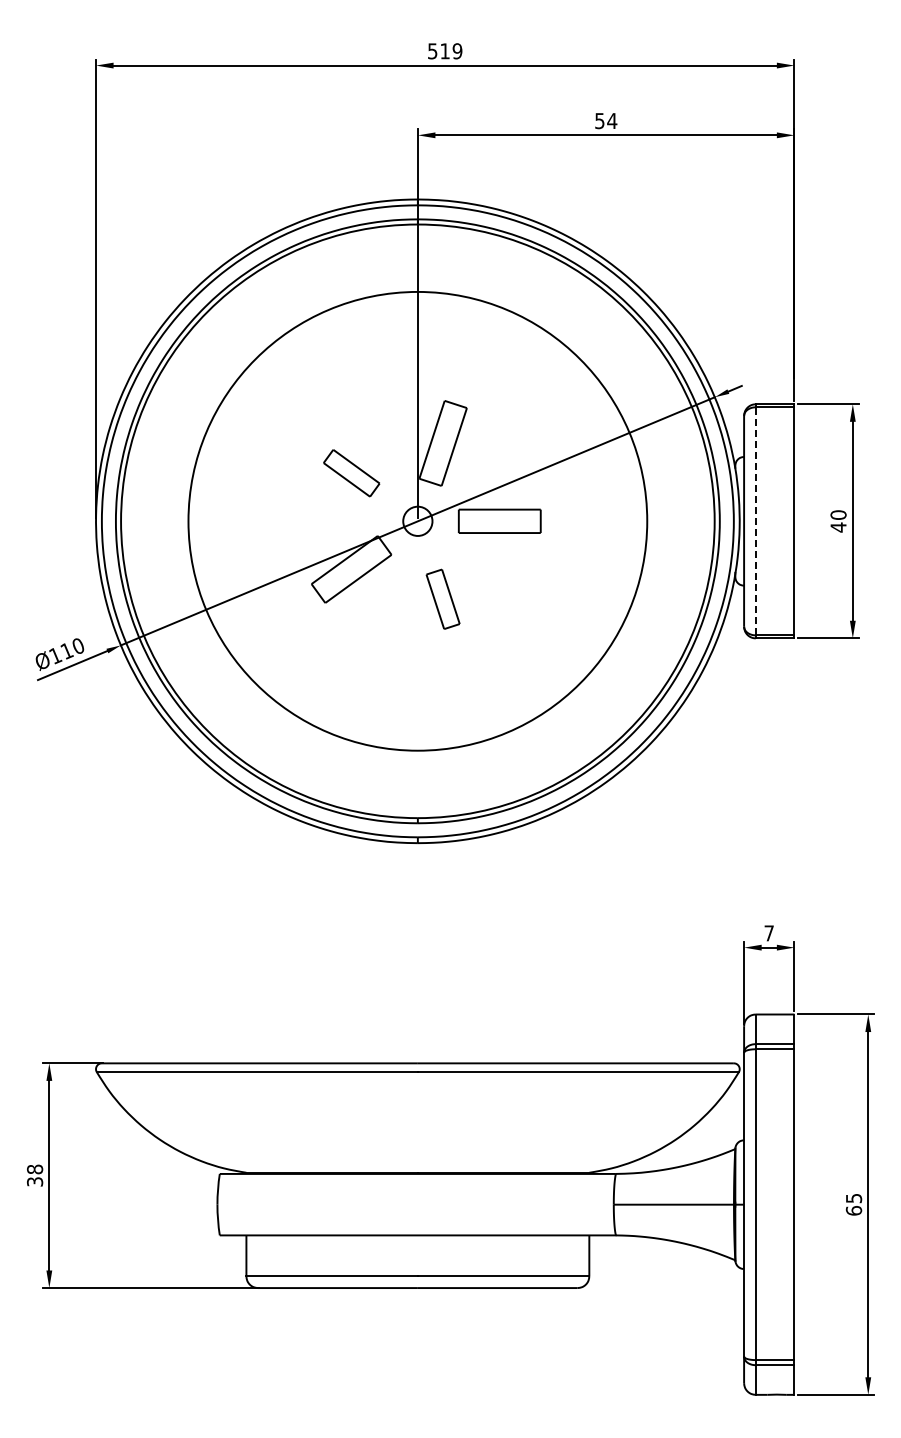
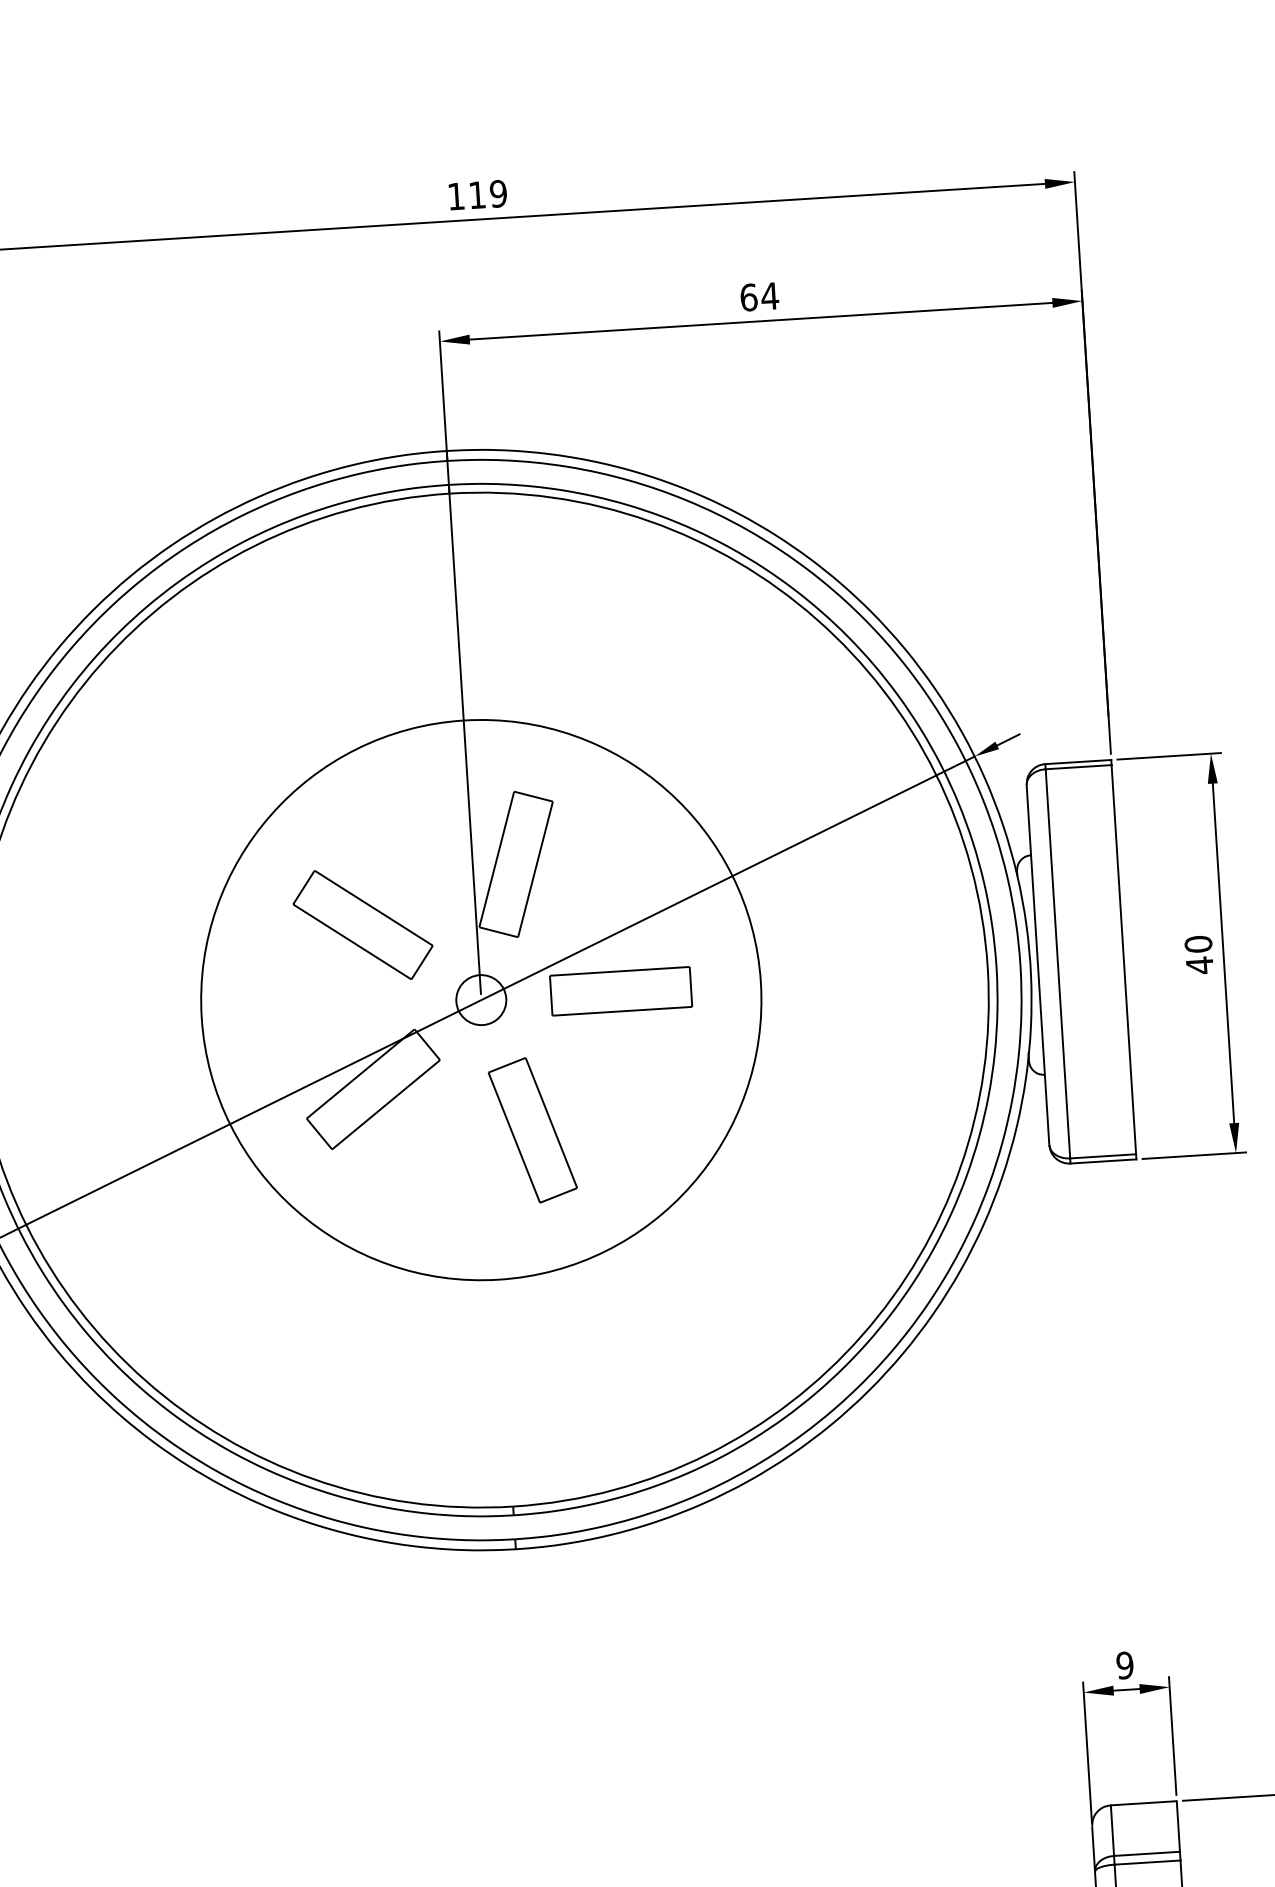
text: (432, 51) -> (455, 196), 519 -> 119
text: (599, 121) -> (748, 298), 54 -> 64
part: (351, 473) -> (362, 925), size x1.43
line: (755, 520) -> (1057, 962), dashed -> solid
circle: (417, 521) -> (480, 1000), size x0.71
part: (442, 599) -> (531, 1130), size x1.43
text: (769, 933) -> (1125, 1665), 7 -> 9

